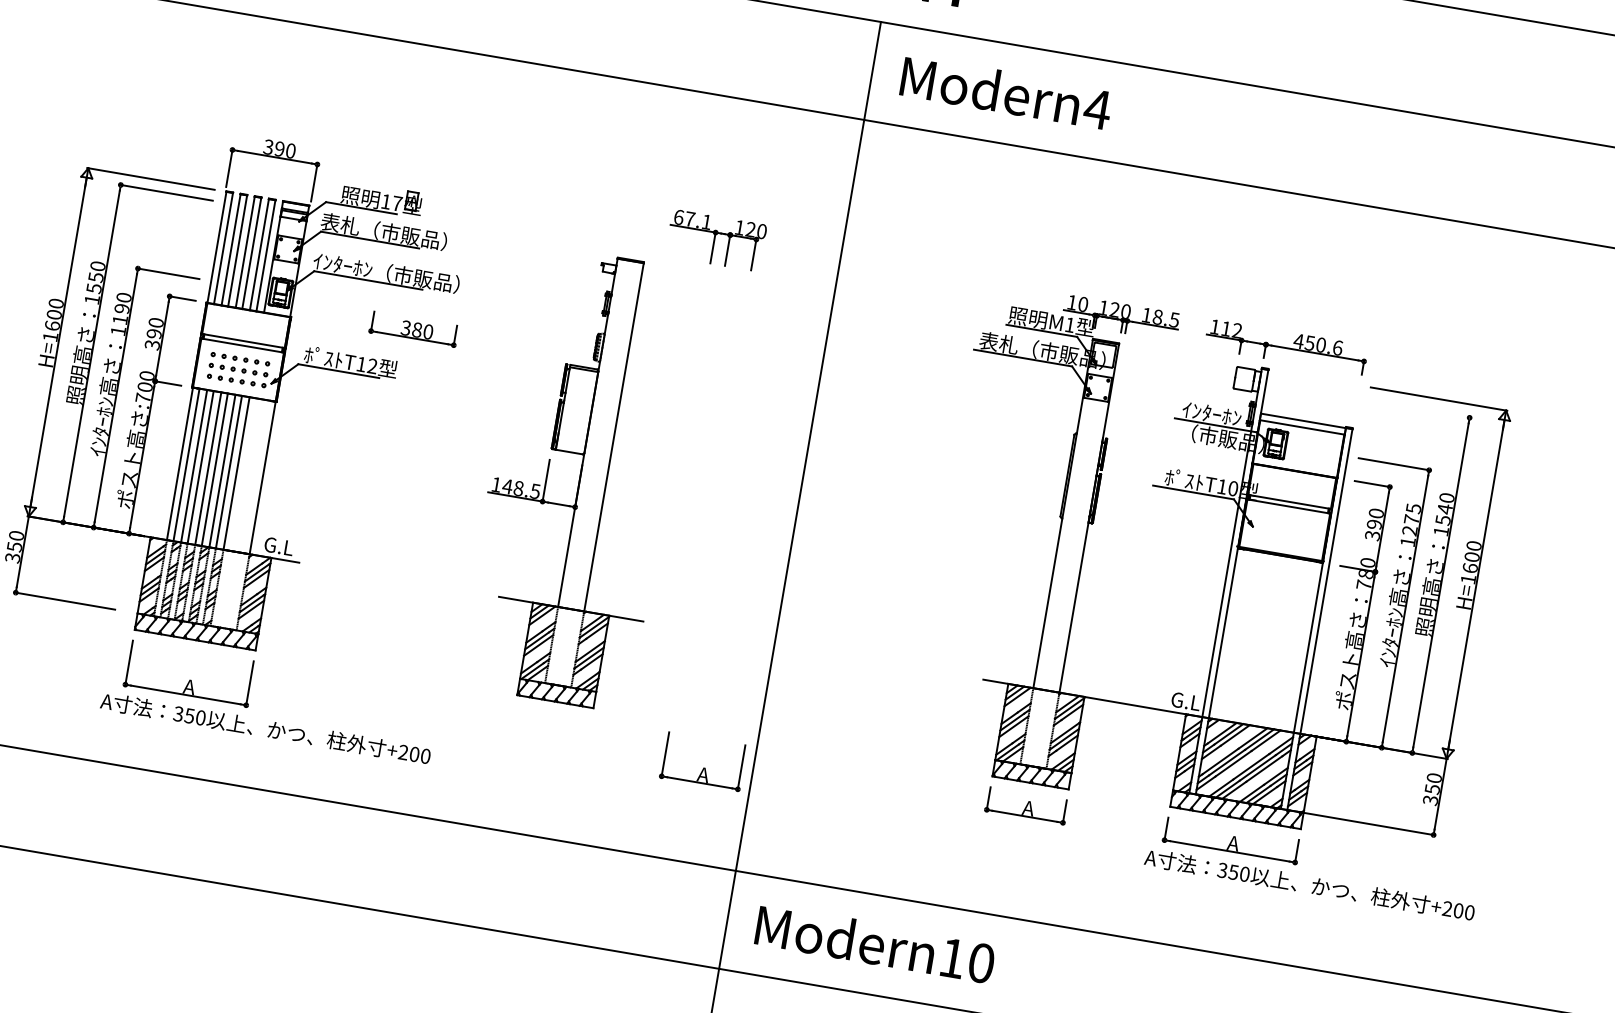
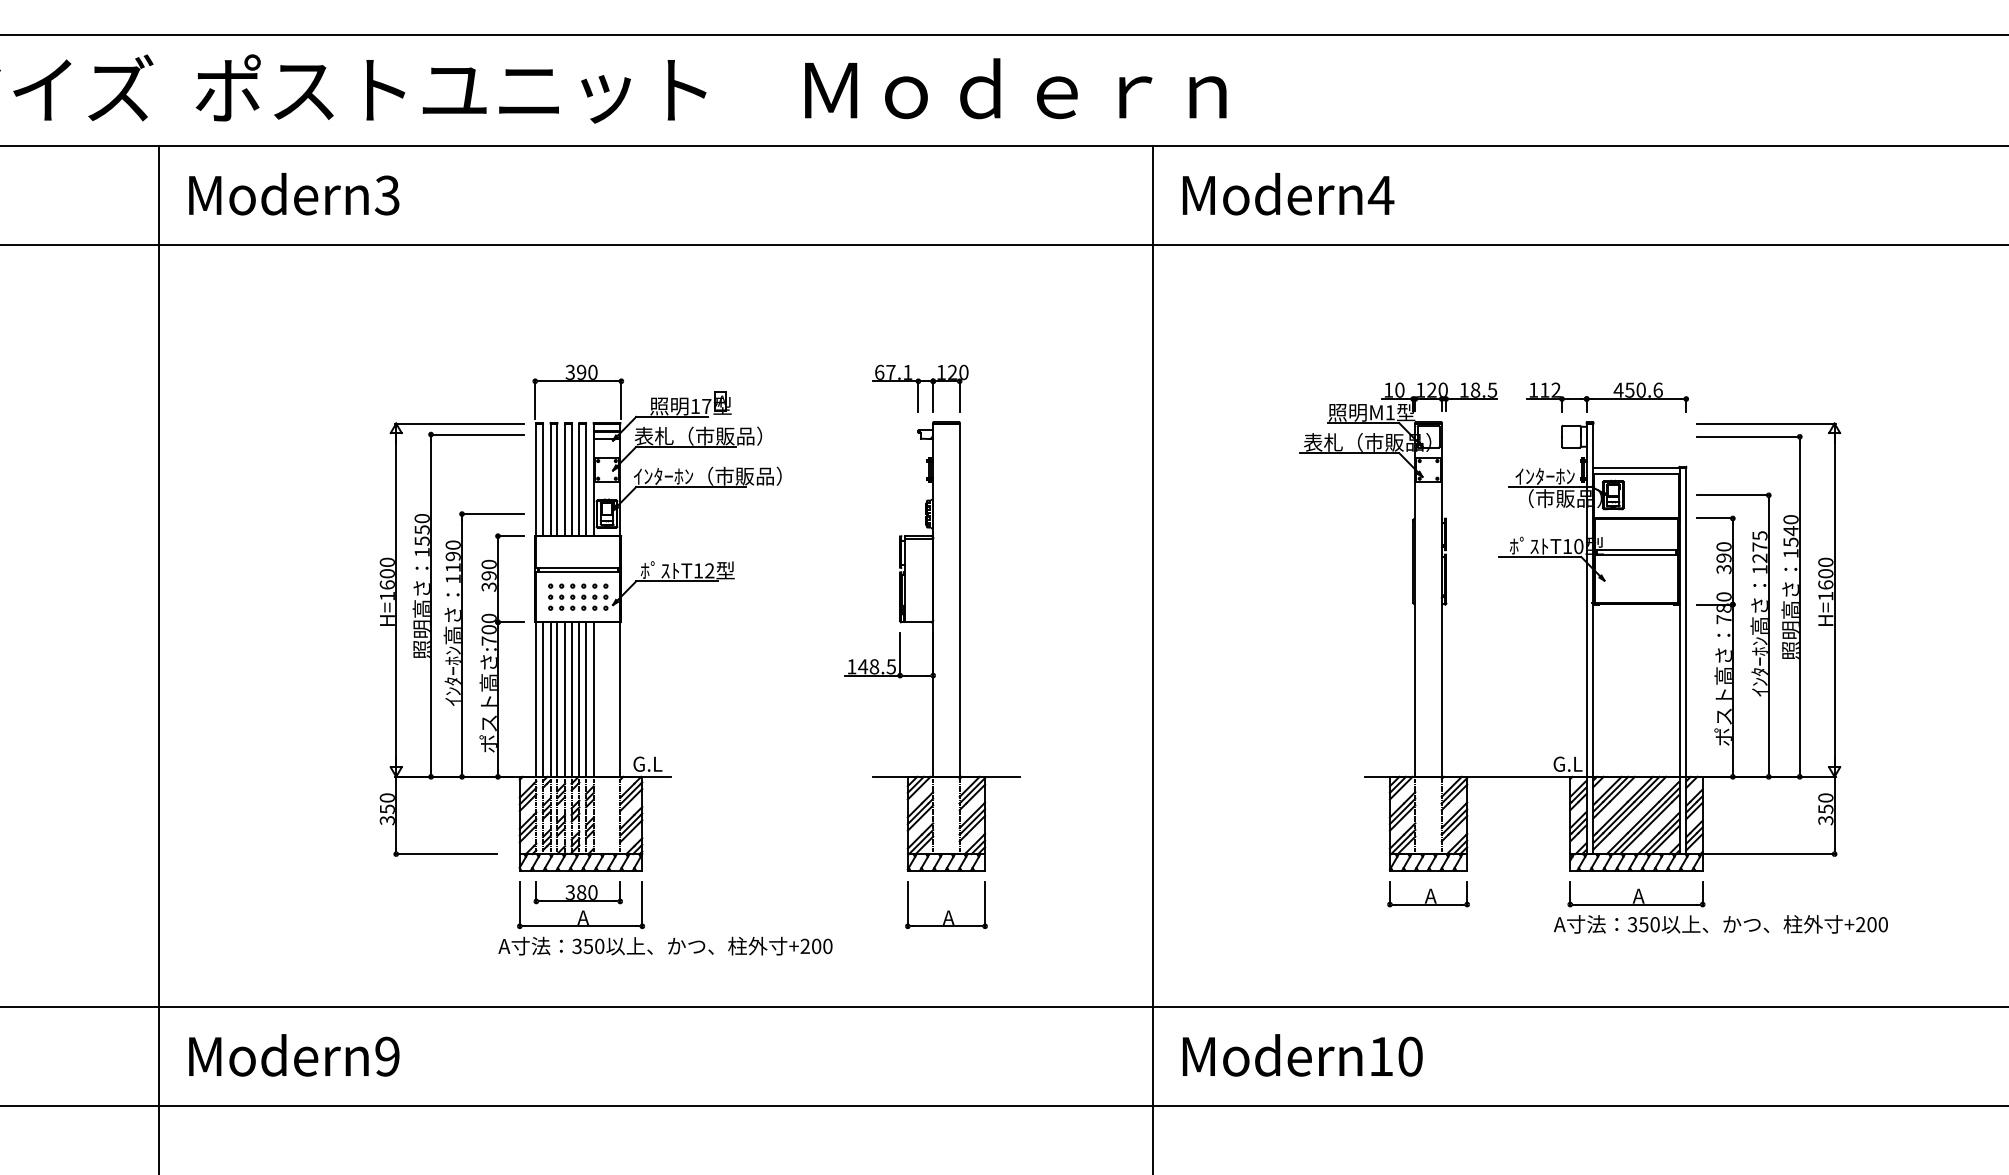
part: (716, 240) -> (920, 388), moved
part: (413, 329) -> (577, 892), moved
line: (1419, 408) -> (1748, 436), added
part: (703, 767) -> (947, 910), moved

